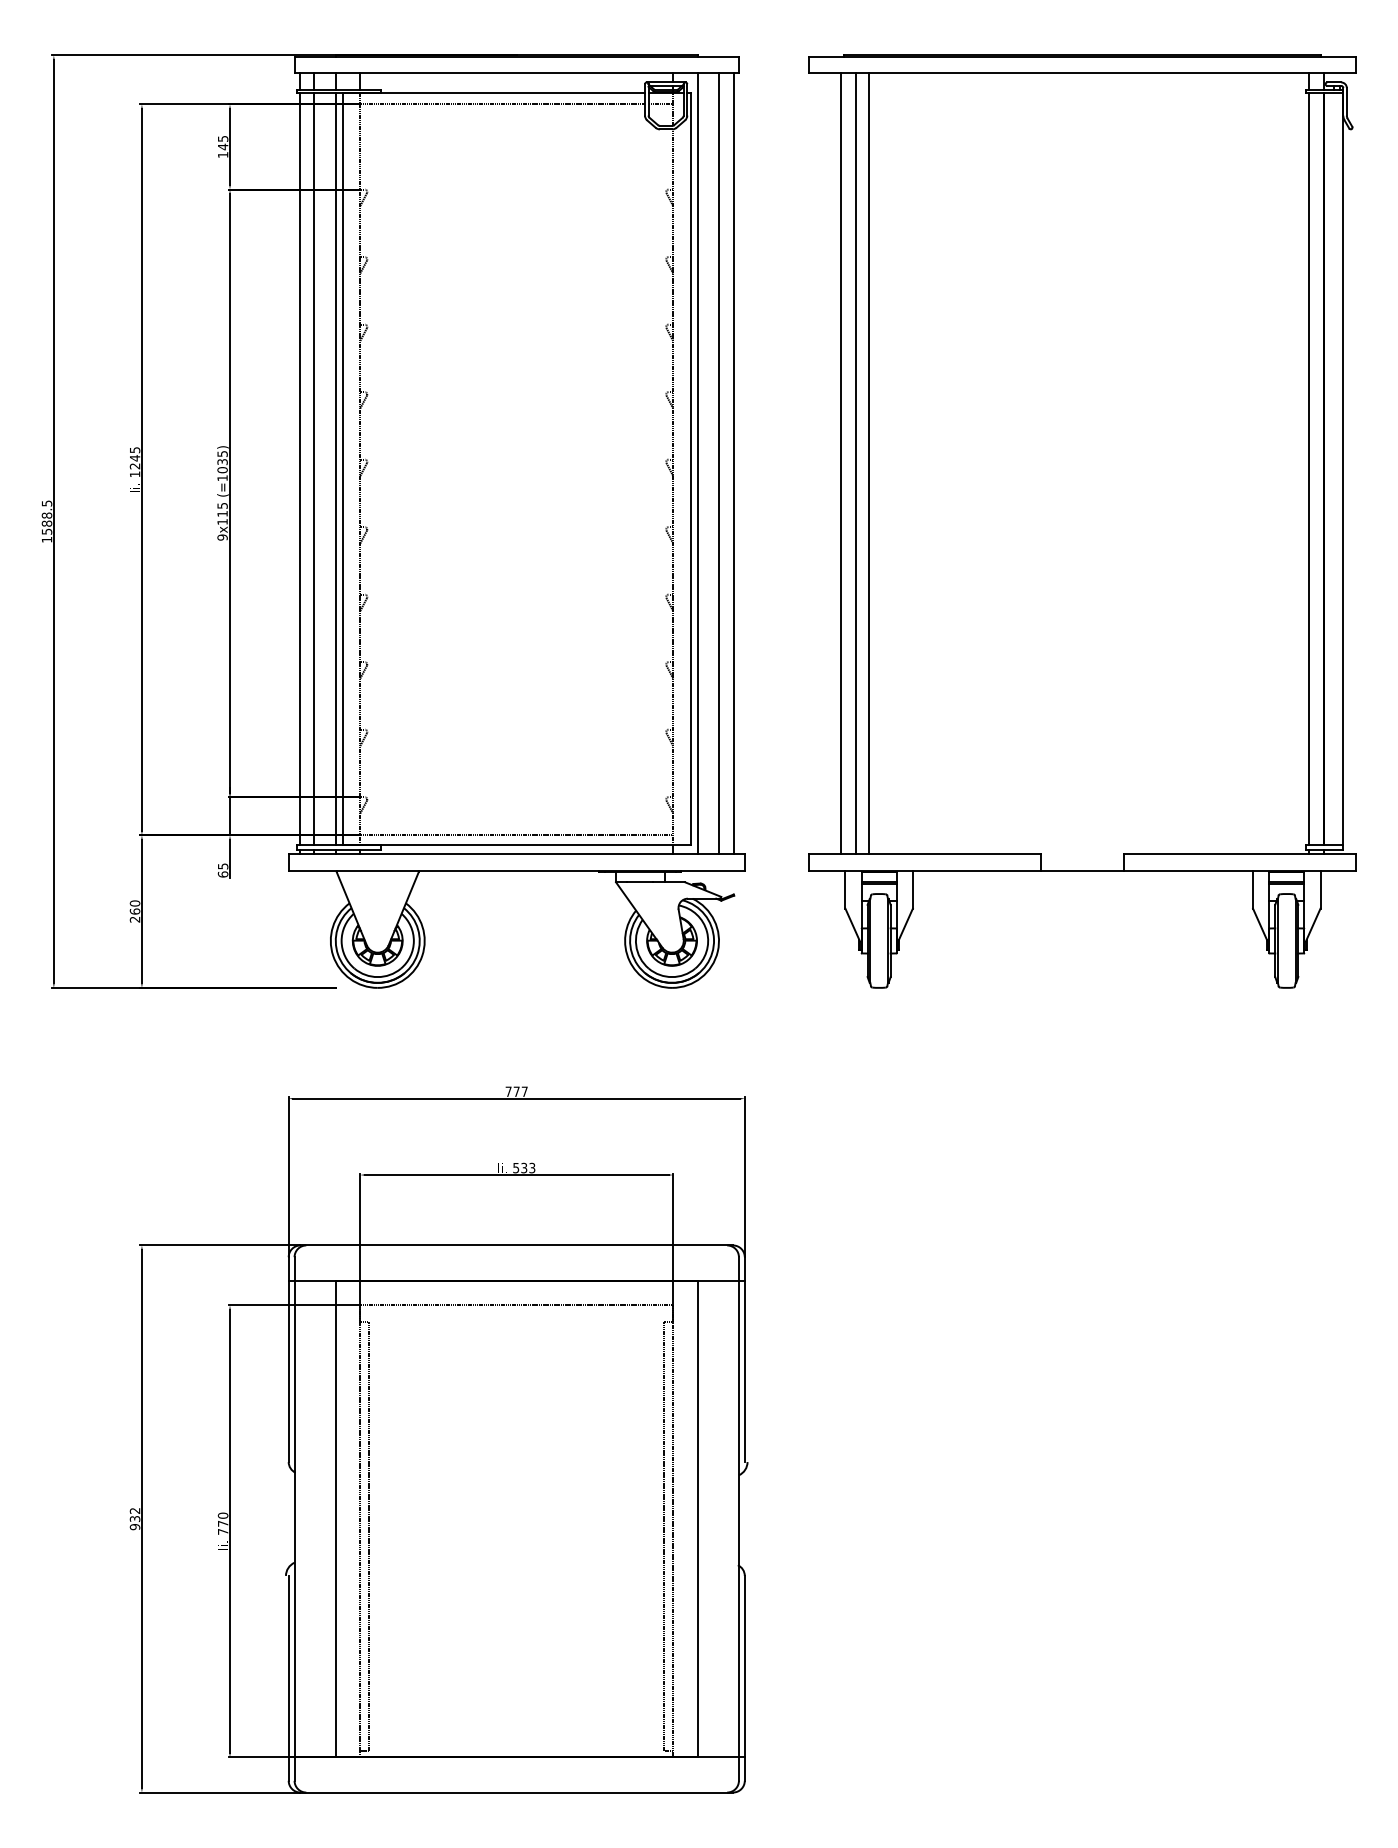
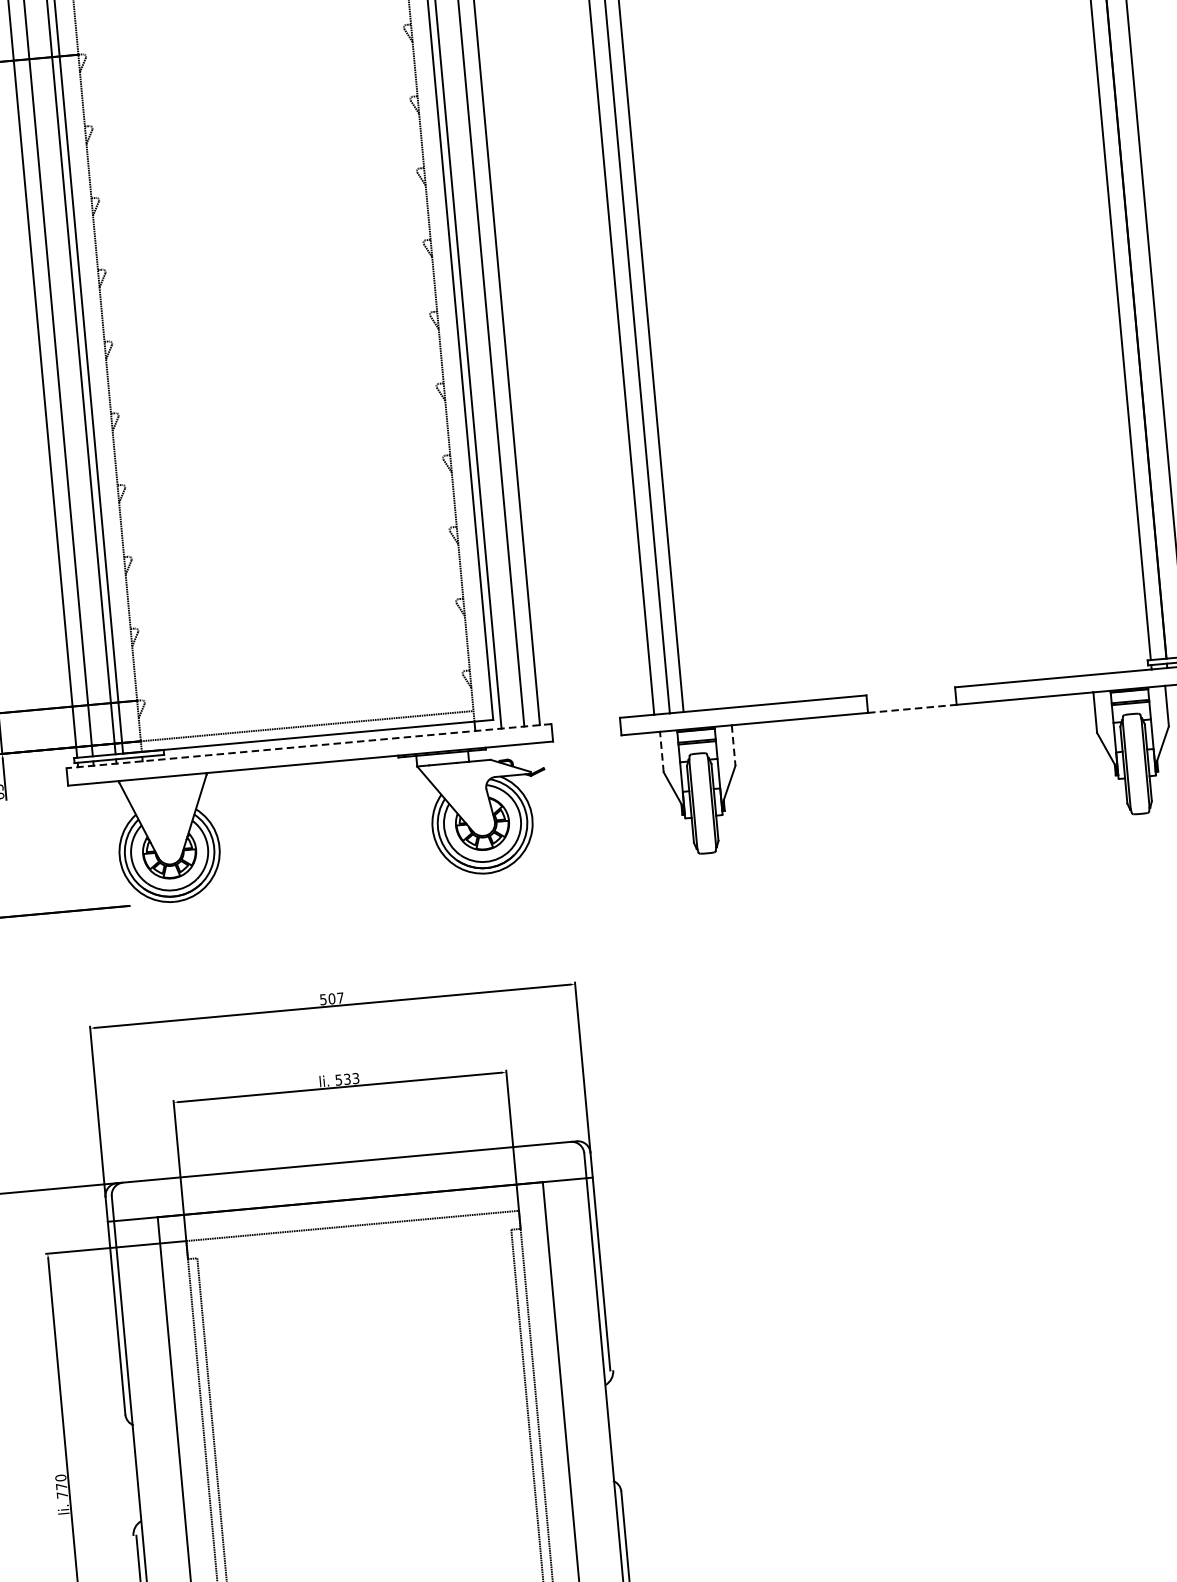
line: (516, 854) -> (308, 746), solid -> dashed
line: (1082, 870) -> (912, 708), solid -> dashed
line: (845, 889) -> (661, 752), solid -> dashed
line: (912, 890) -> (733, 746), solid -> dashed
text: (512, 1091) -> (327, 998), 777 -> 507

